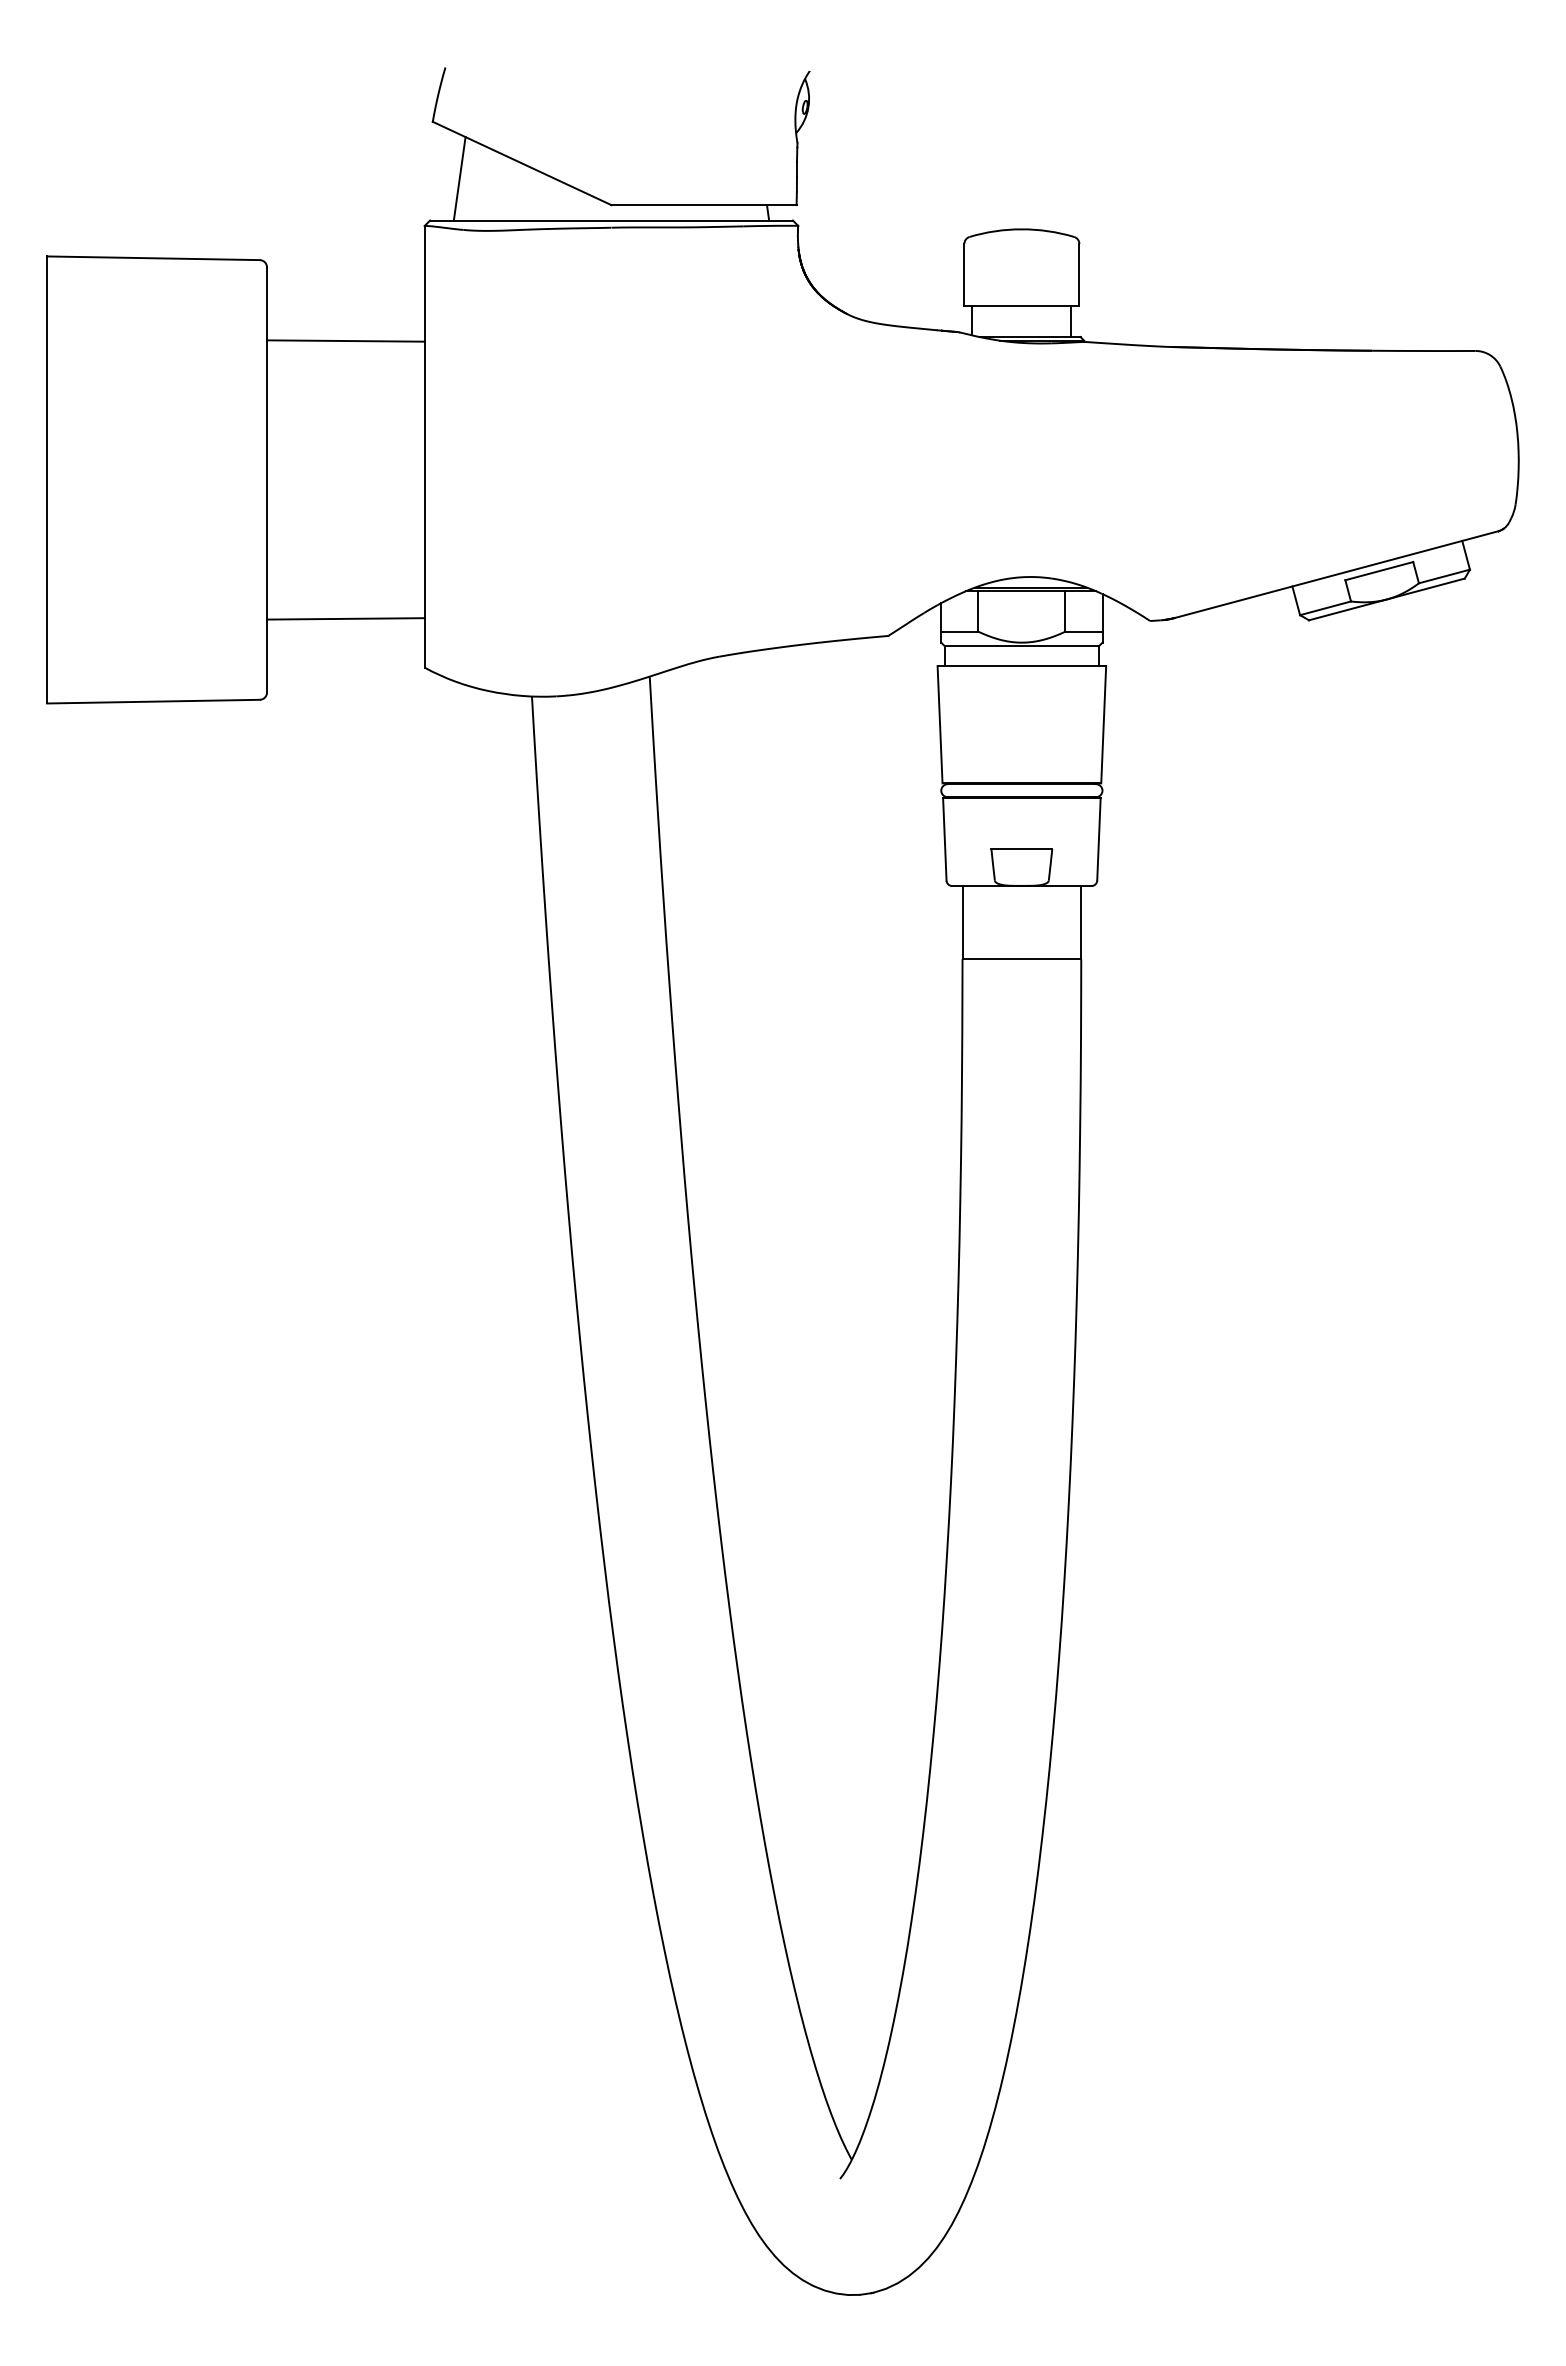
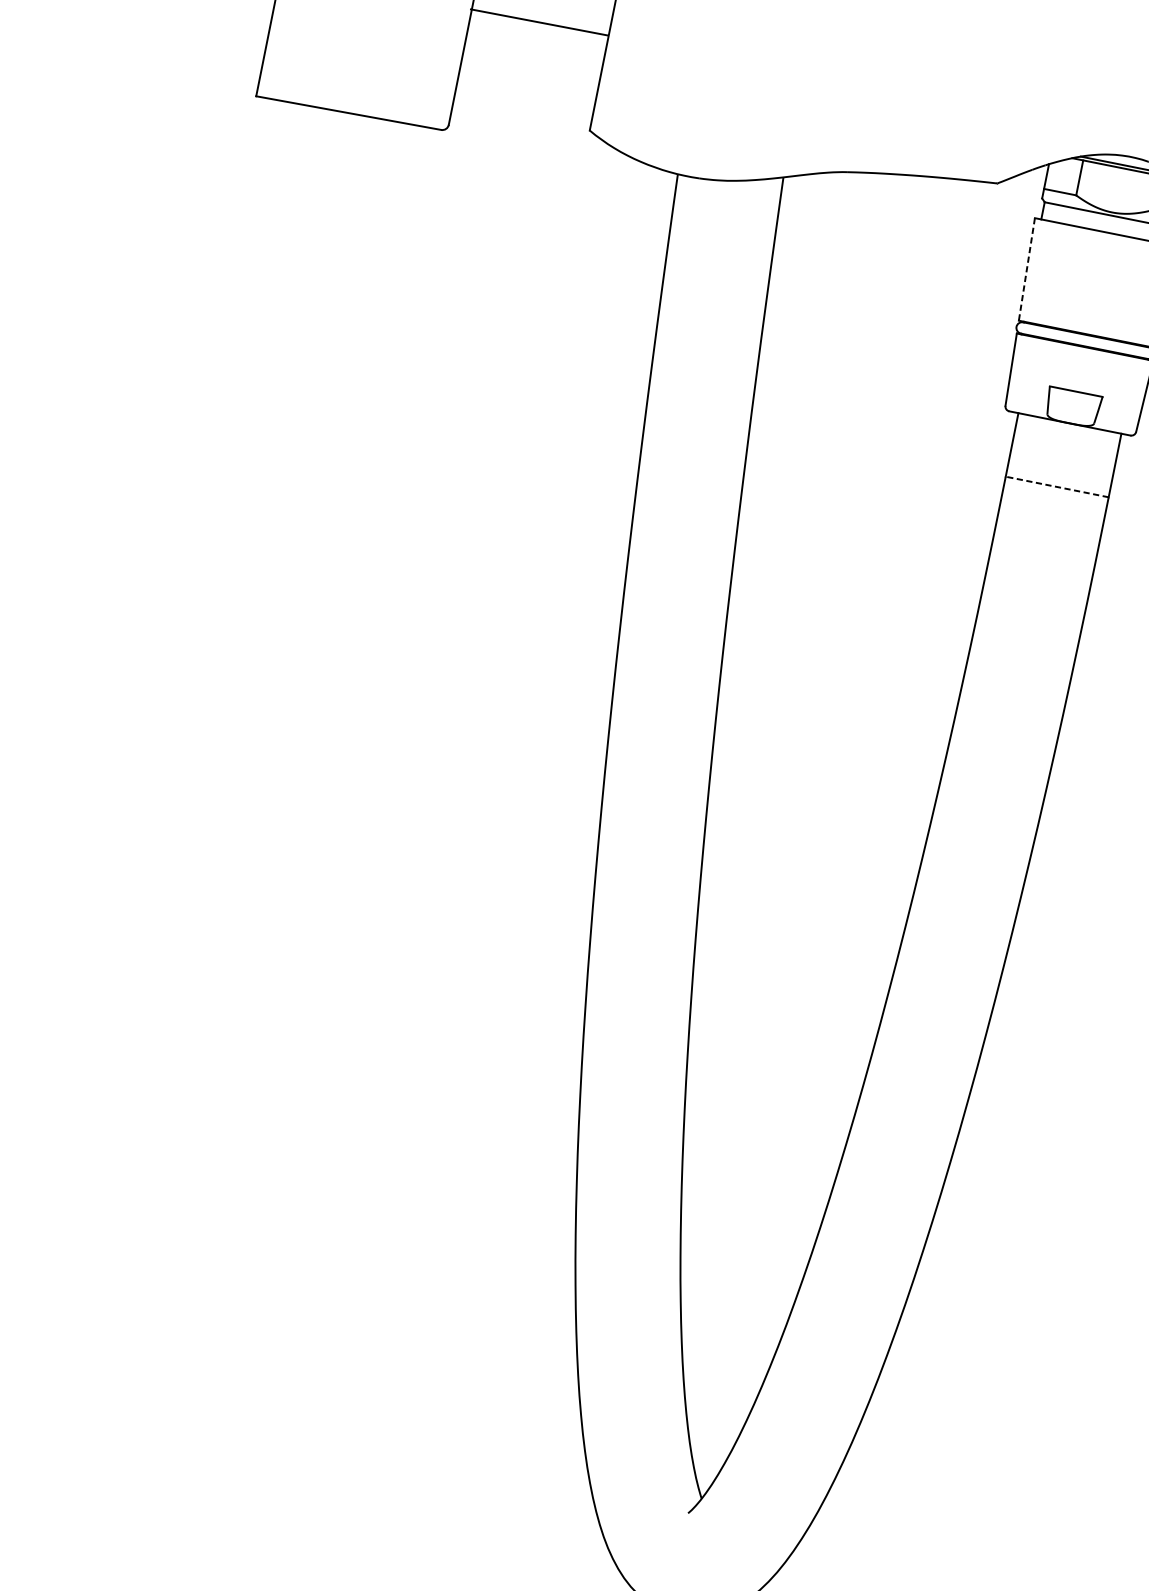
line: (345, 618) -> (539, 22), moved
line: (940, 724) -> (1027, 269), solid -> dashed
line: (1021, 959) -> (1056, 487), solid -> dashed

